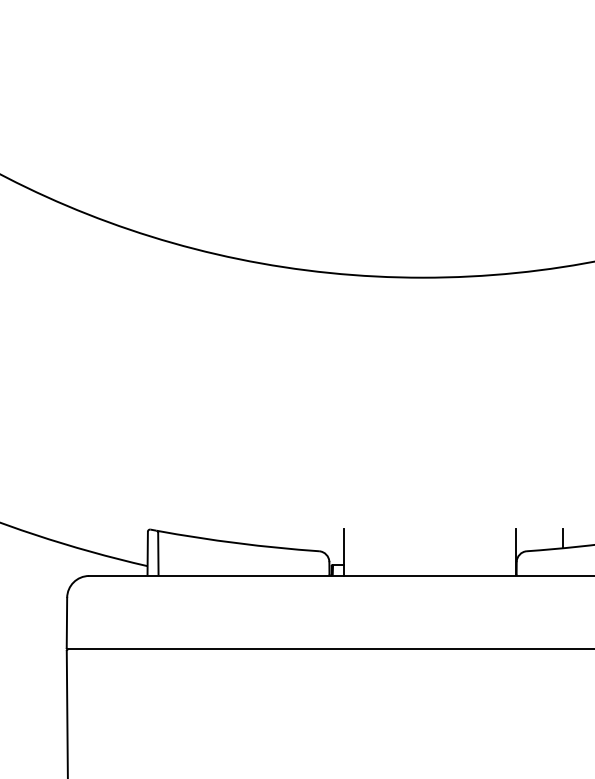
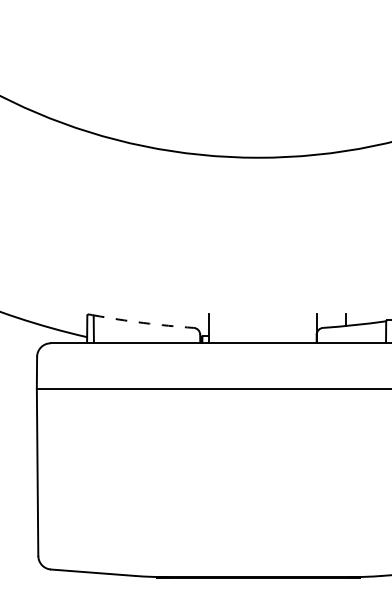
arc: (238, 542) -> (143, 322), solid -> dashed

